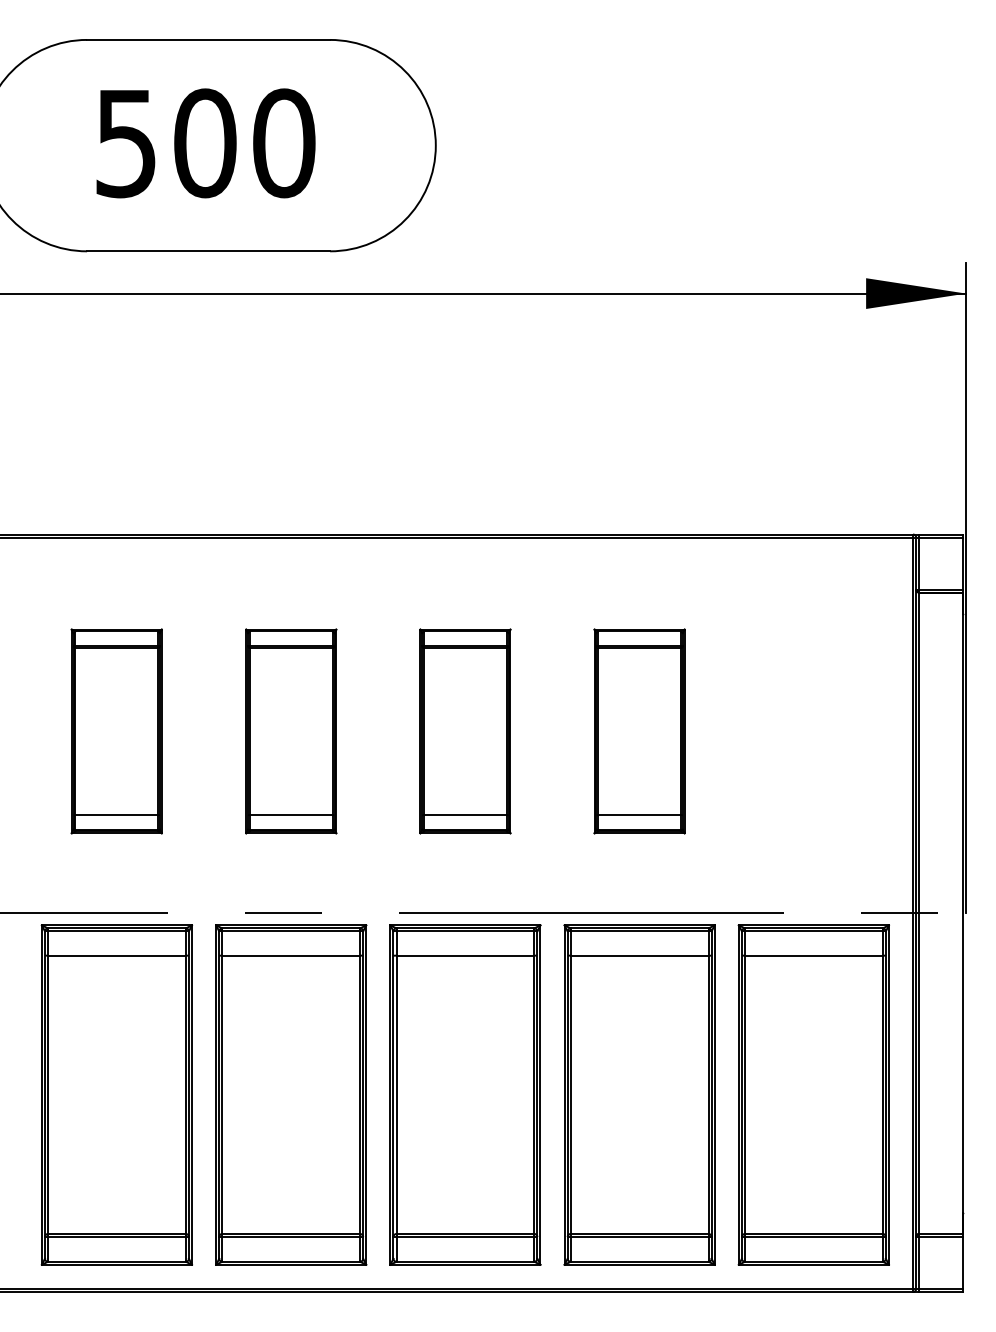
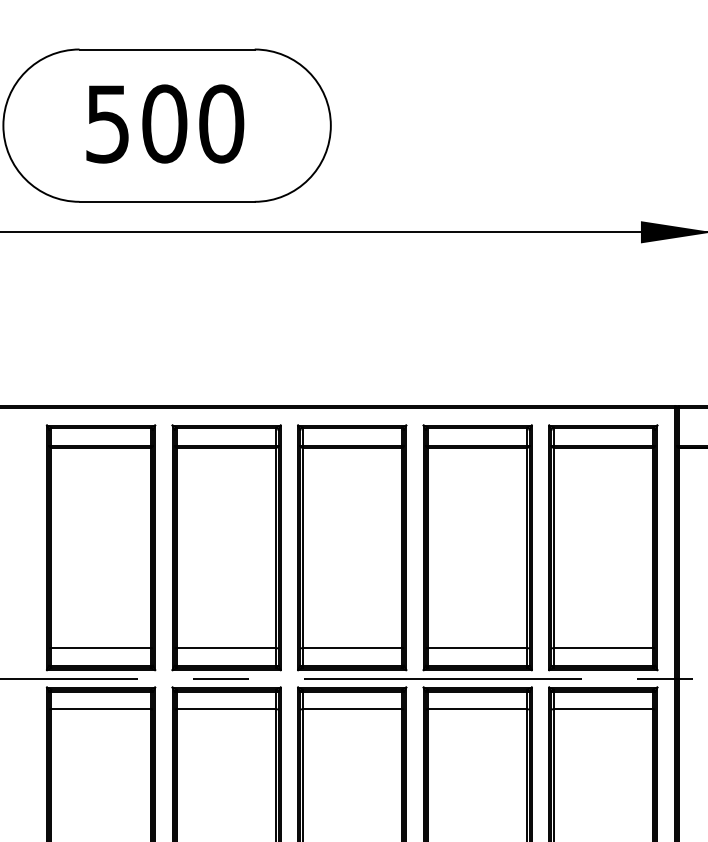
part: (116, 731) -> (100, 547), size x1.67
part: (291, 731) -> (226, 547), size x1.67
part: (465, 731) -> (352, 547), size x1.67
part: (639, 731) -> (477, 547), size x1.67
part: (813, 731) -> (603, 547), added

